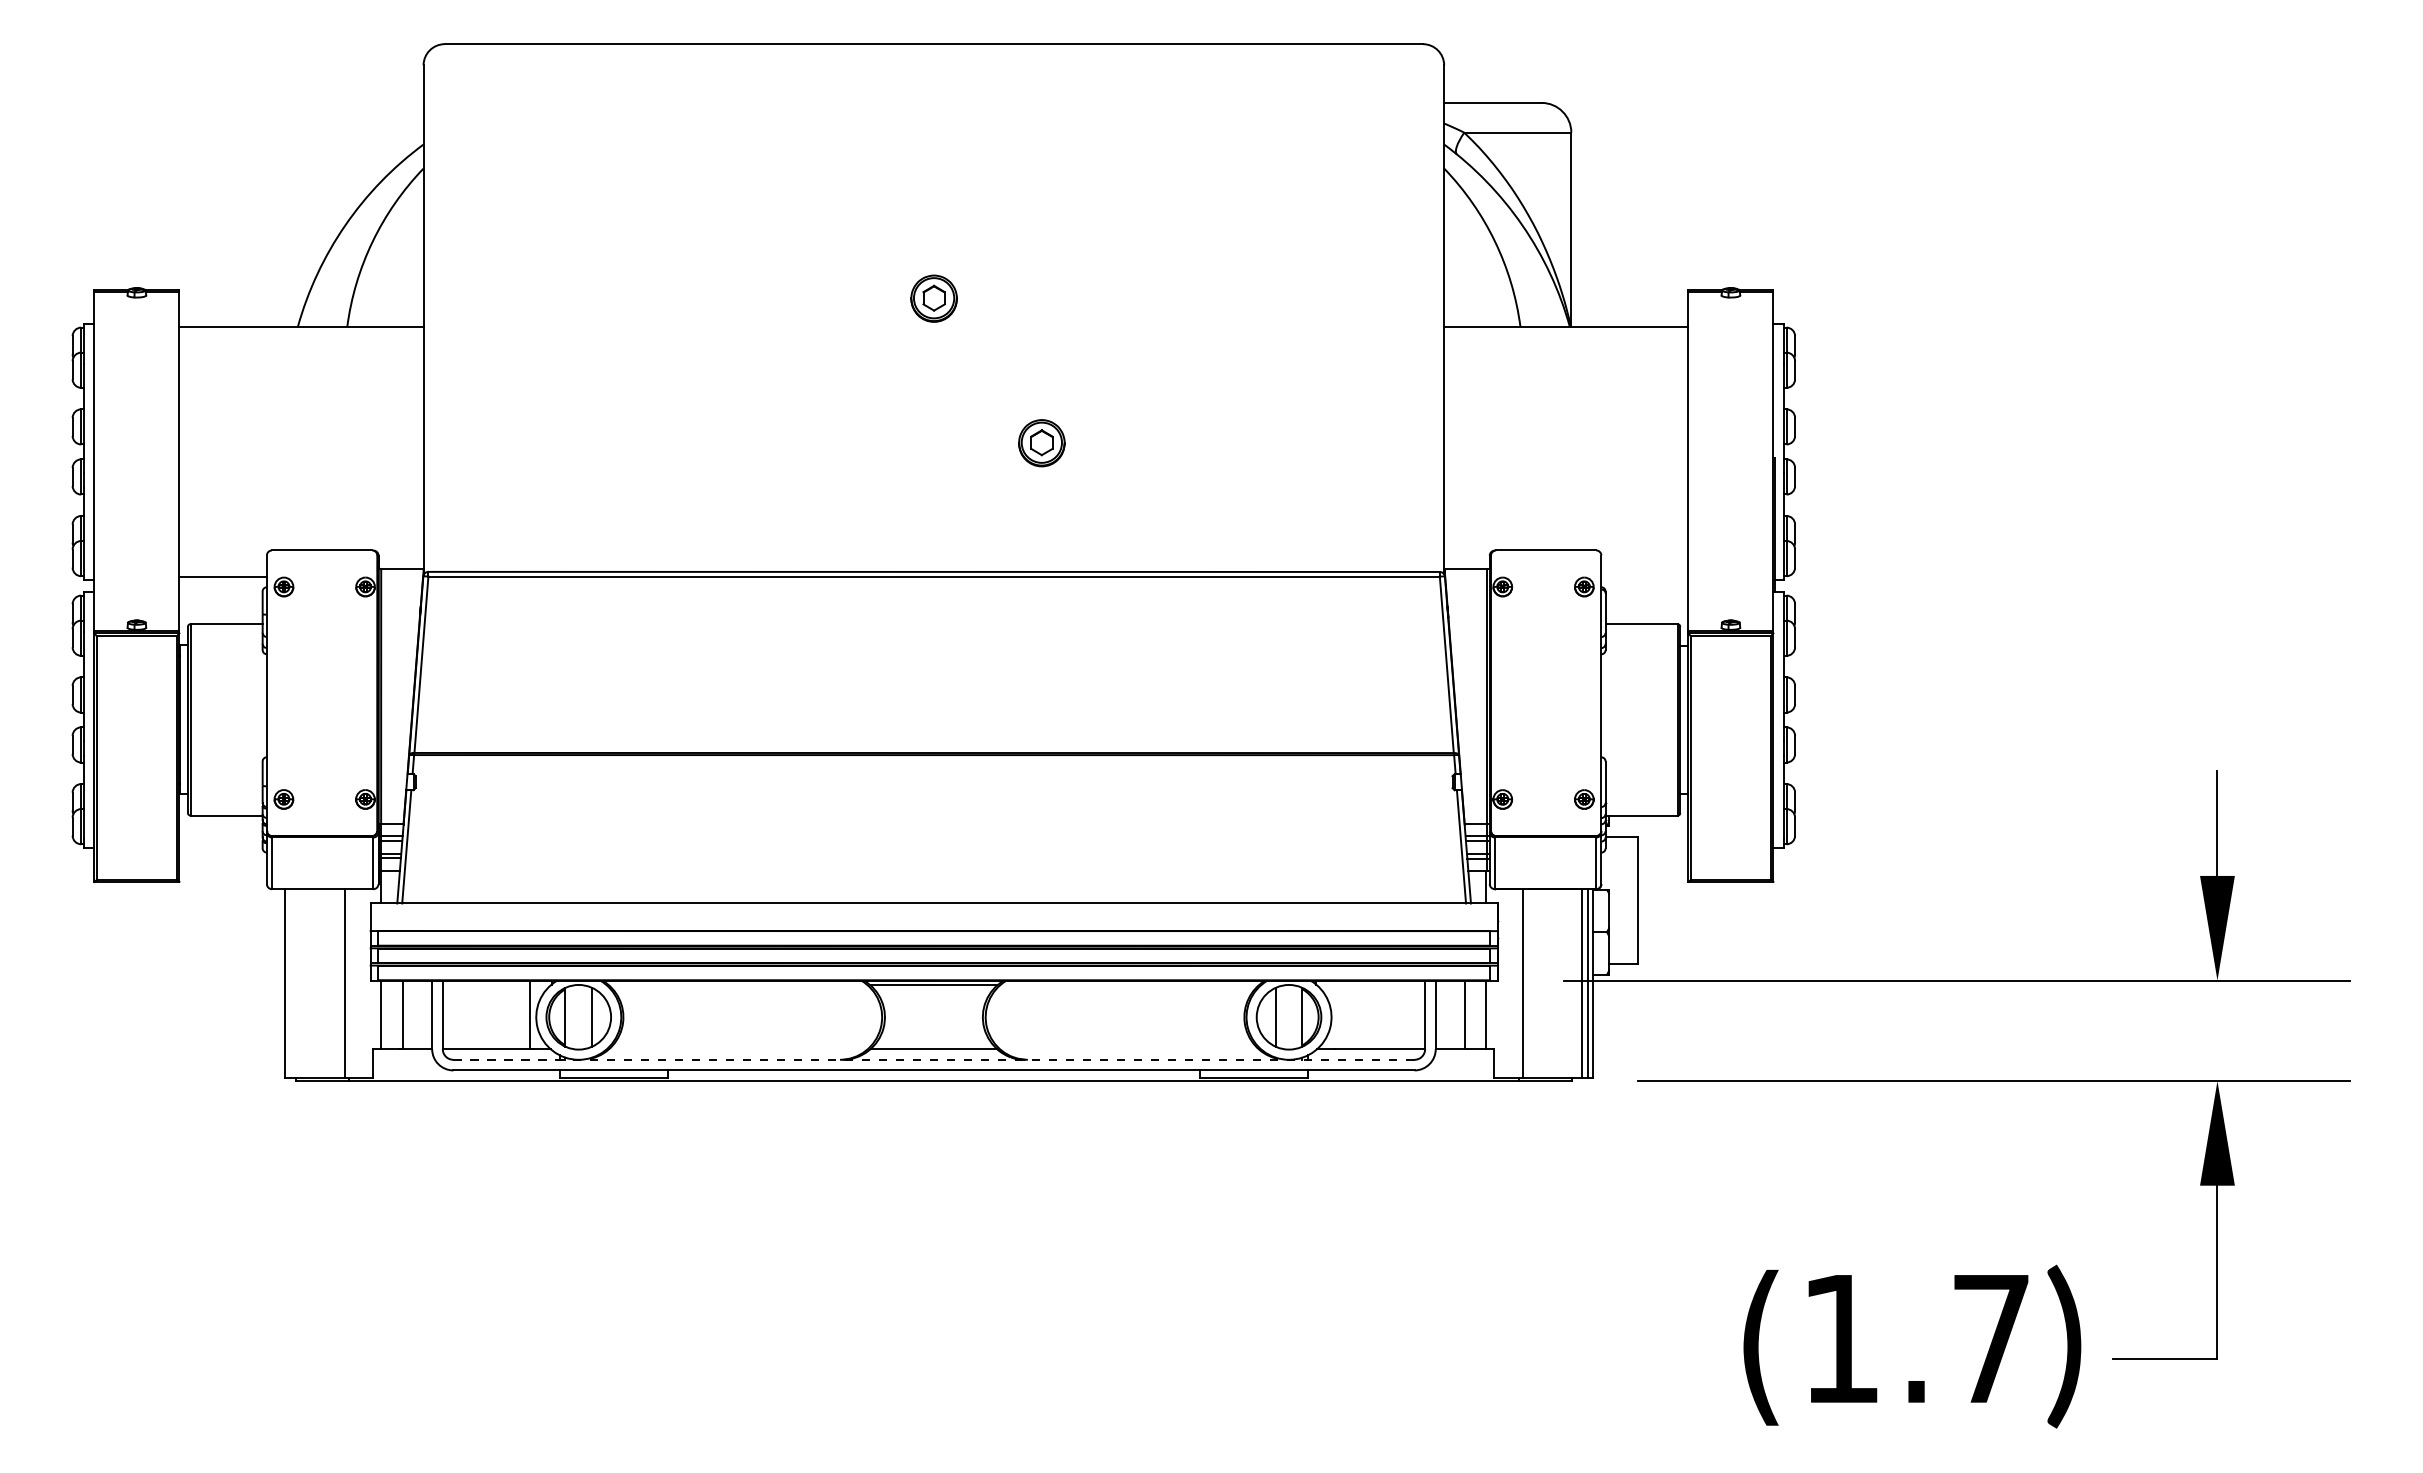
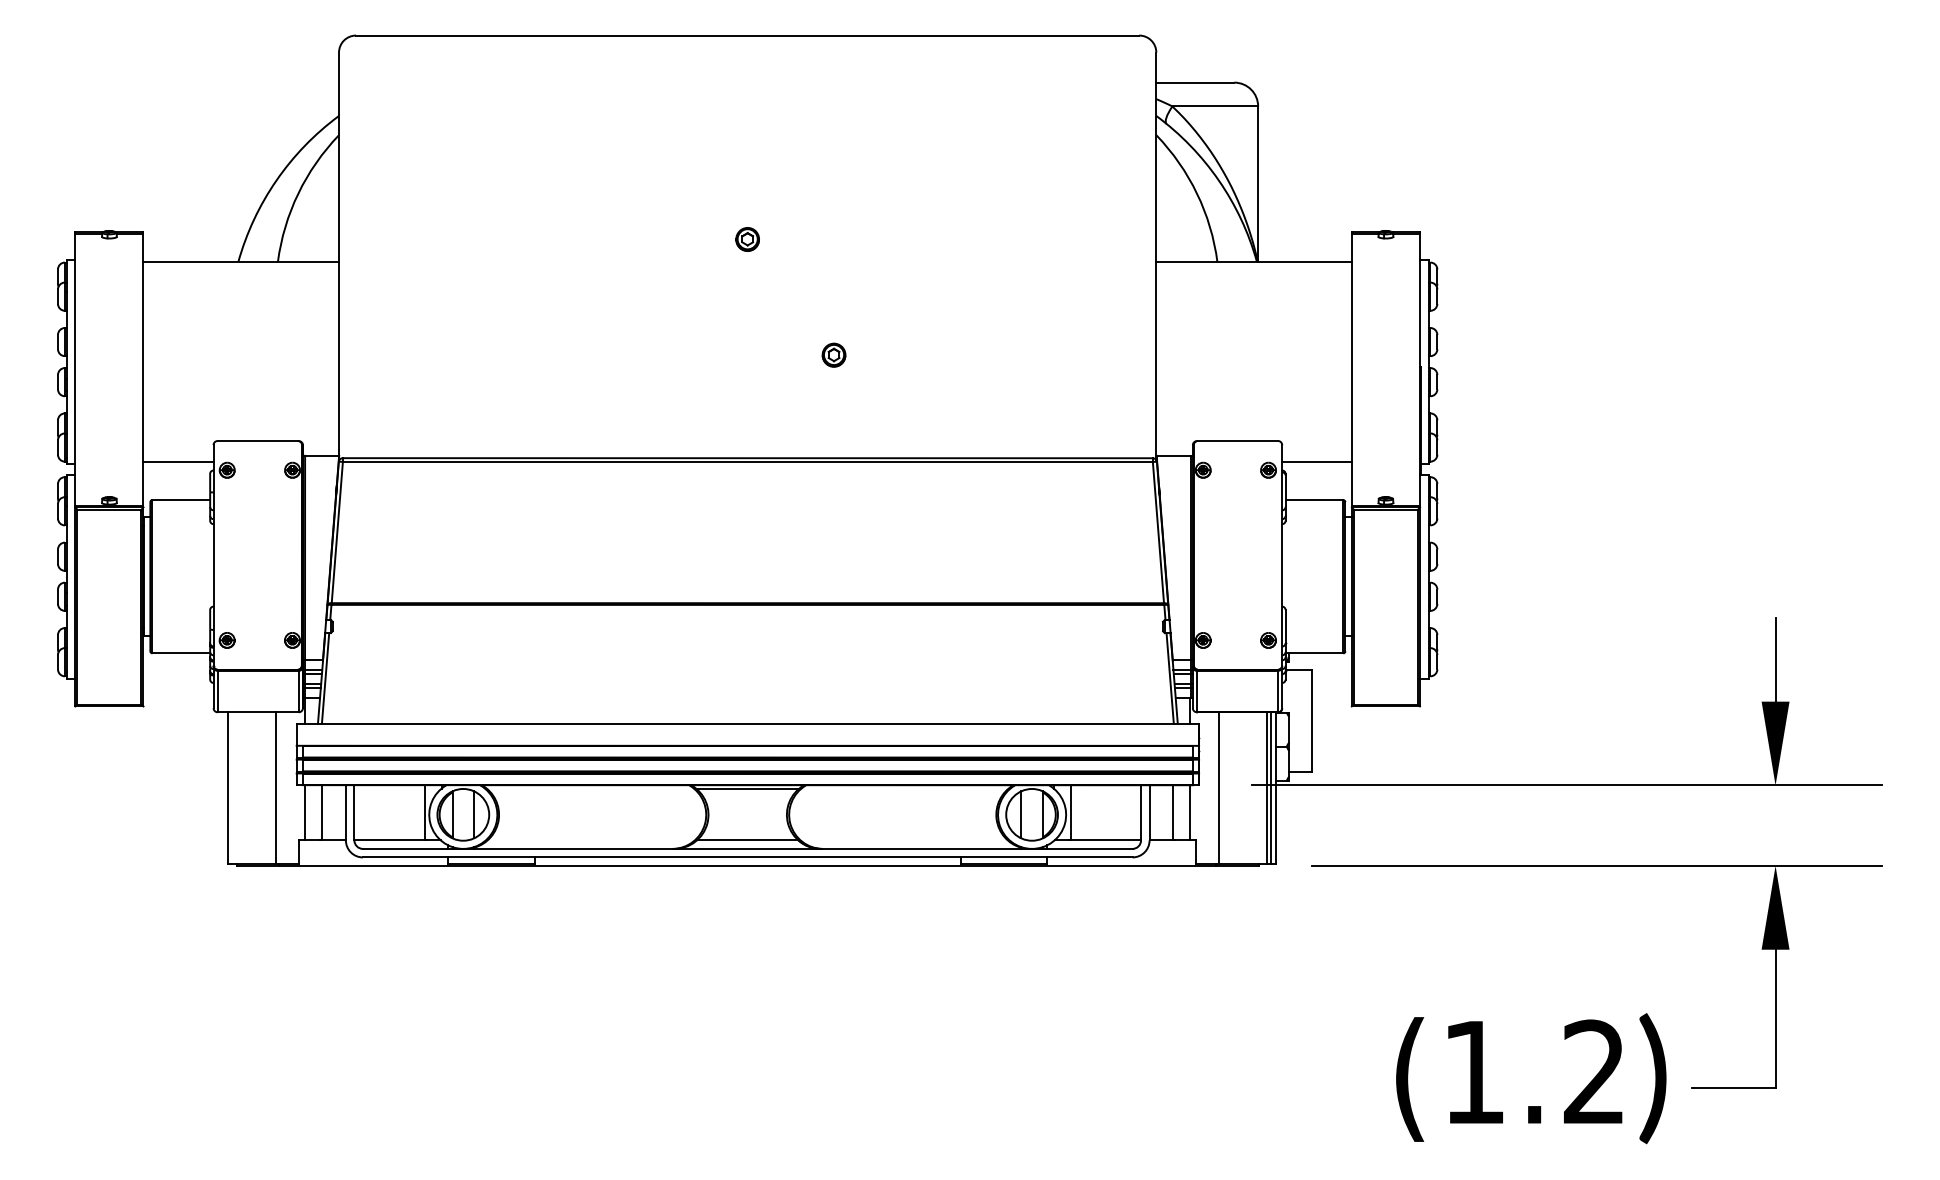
part: (933, 298) -> (747, 239), size x0.62
part: (1041, 443) -> (833, 355), size x0.62
line: (1644, 576) -> (1316, 461), added
line: (1337, 1014) -> (1070, 812), added
line: (933, 1059) -> (747, 848), dashed -> solid
text: (1990, 1337) -> (1593, 1071), (1.7 -> (1.2

